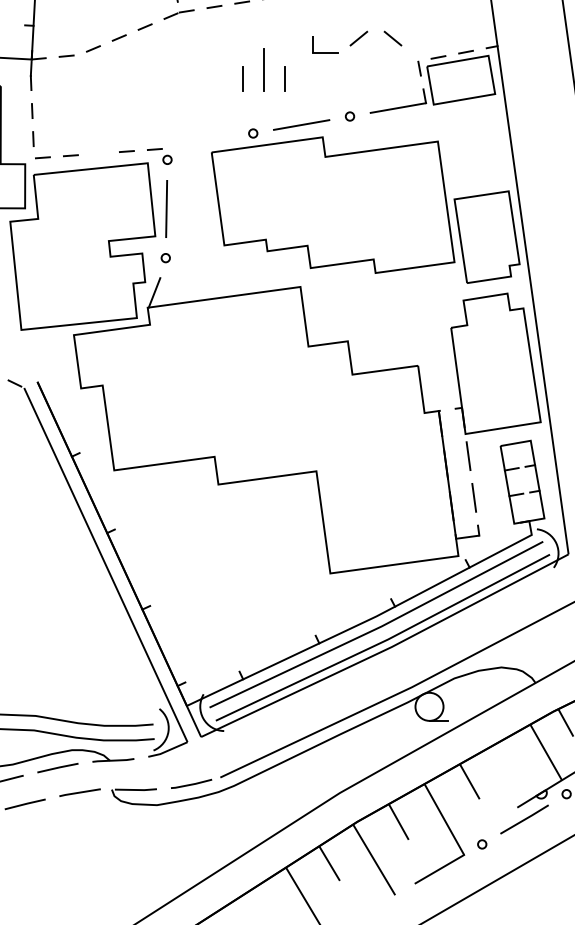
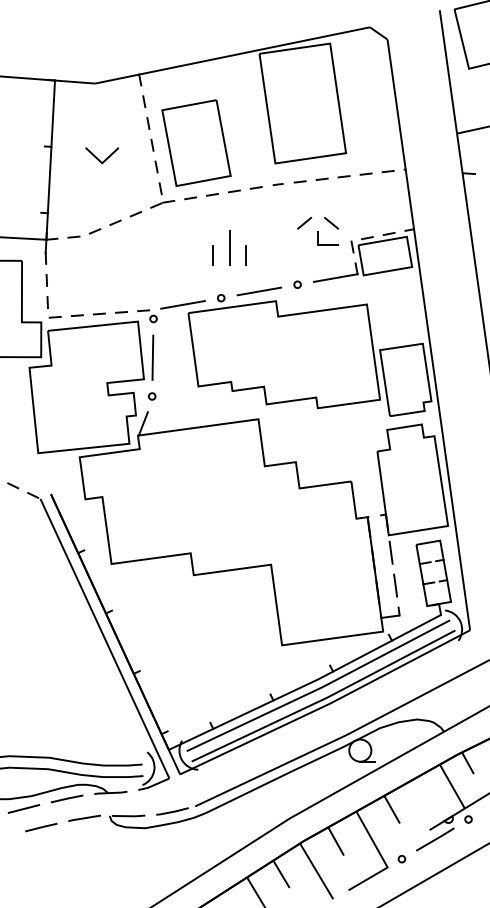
part: (324, 45) -> (327, 238), moved
line: (204, 141) -> (182, 304), added
line: (98, 152) -> (99, 313), added

